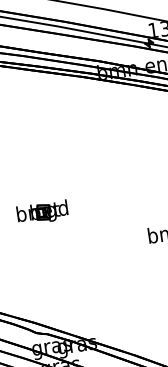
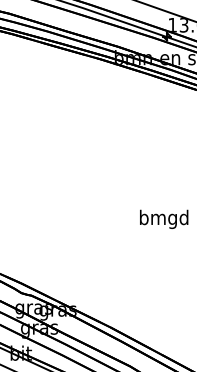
part: (42, 212) -> (43, 180), removed

